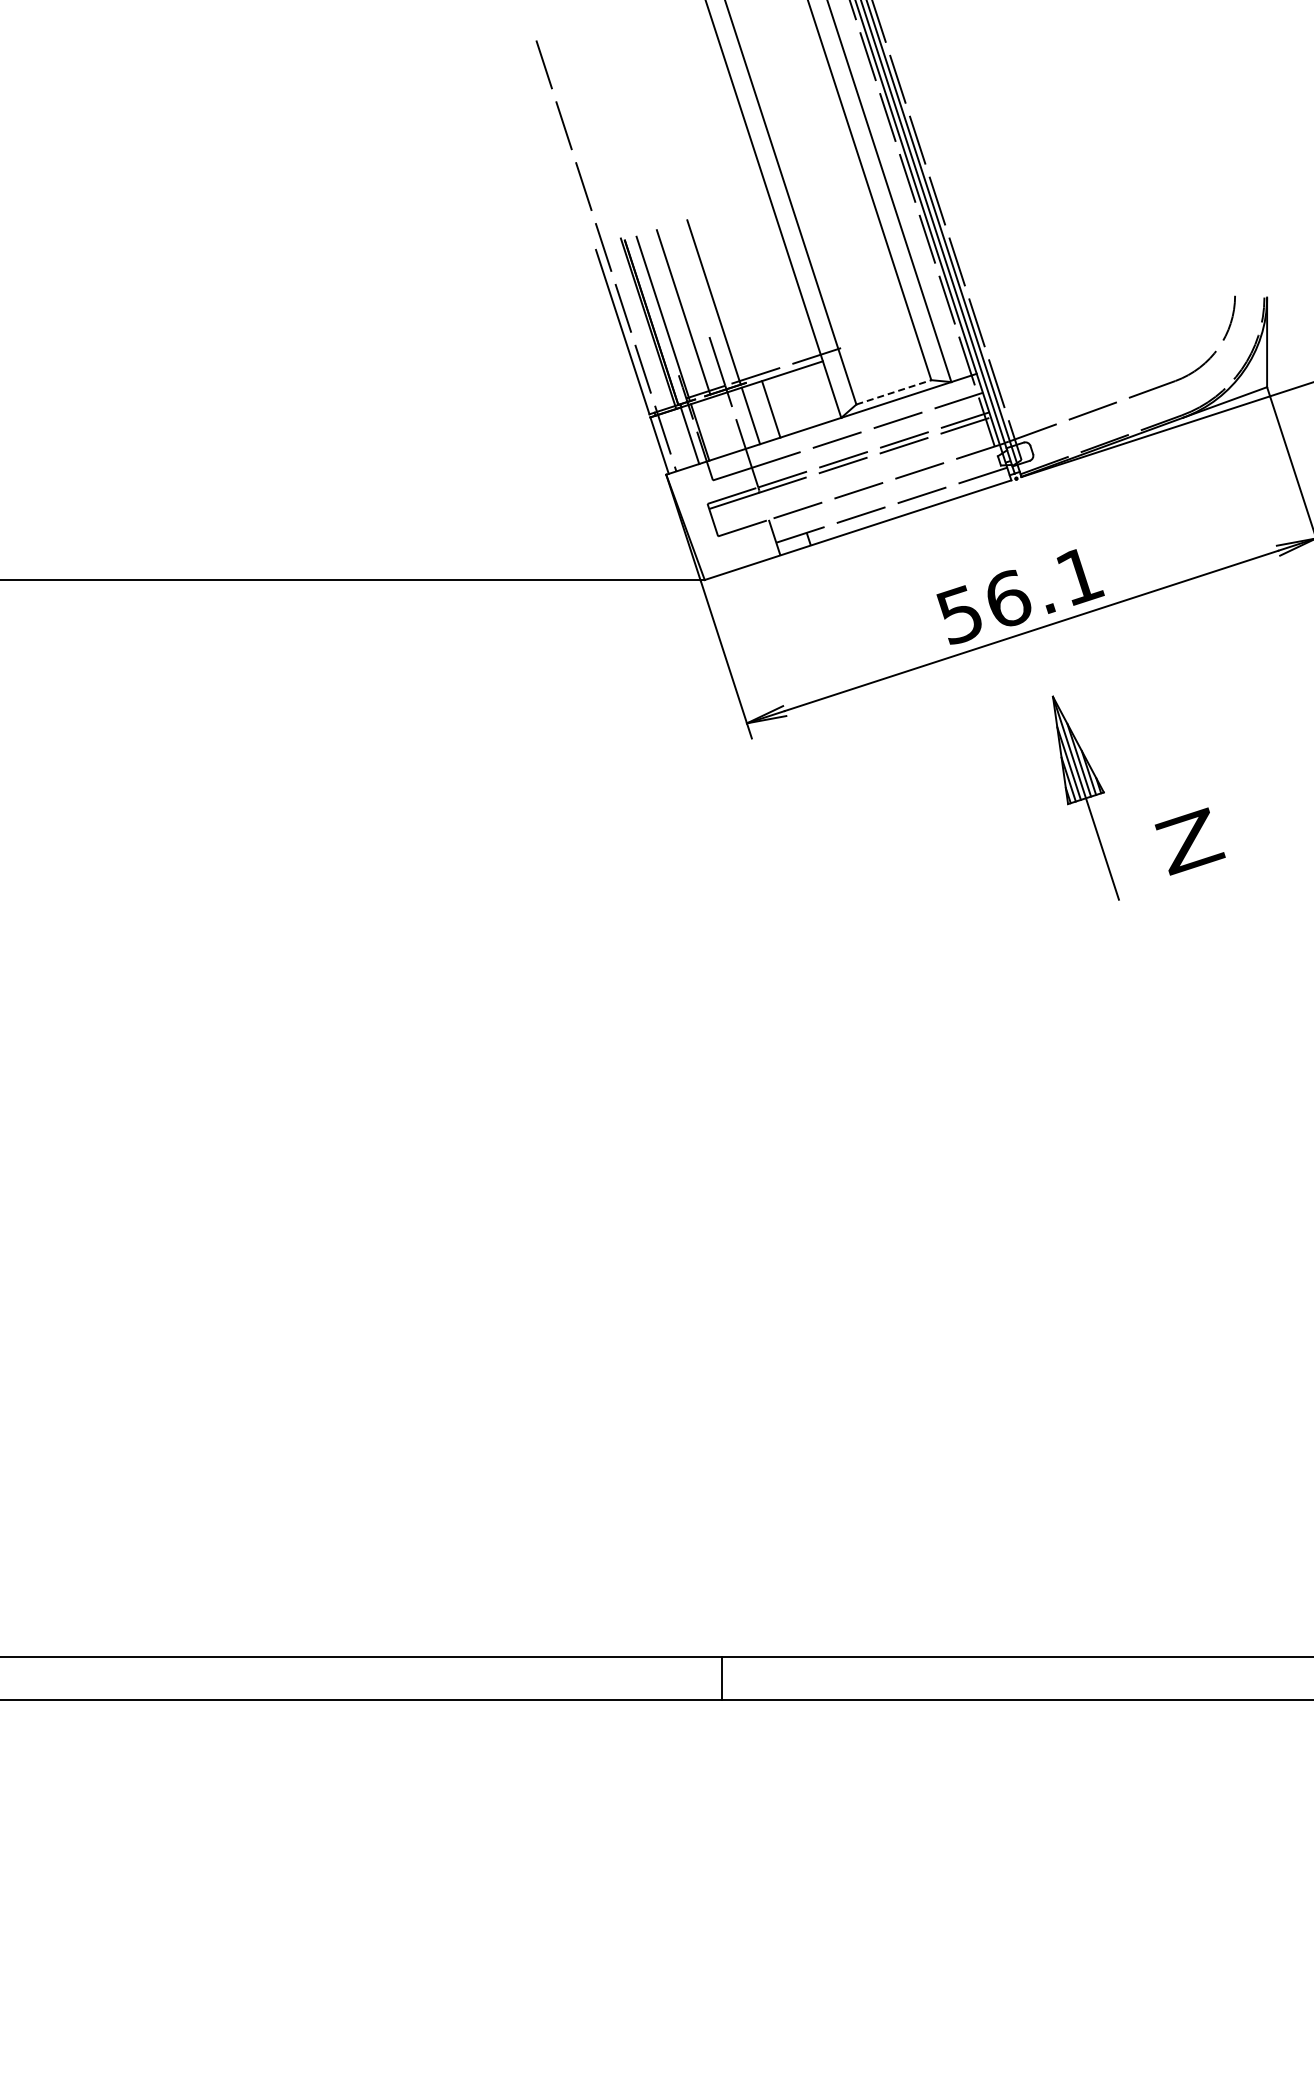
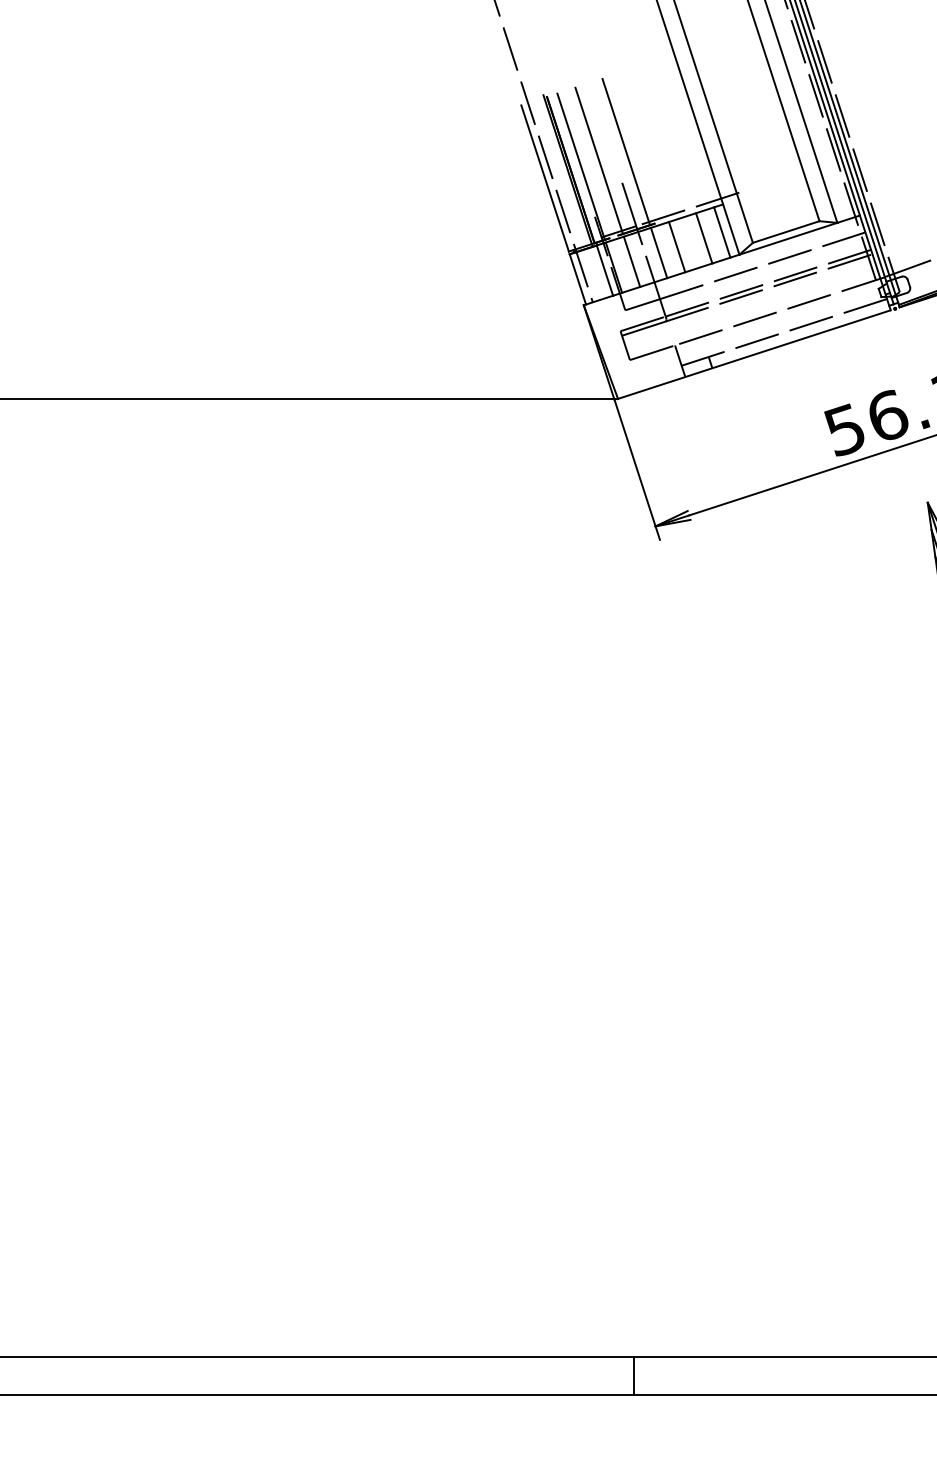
line: (821, 392) -> (721, 232), added
line: (894, 392) -> (786, 232), dashed -> solid
line: (801, 399) -> (704, 238), added
line: (720, 425) -> (632, 261), added

